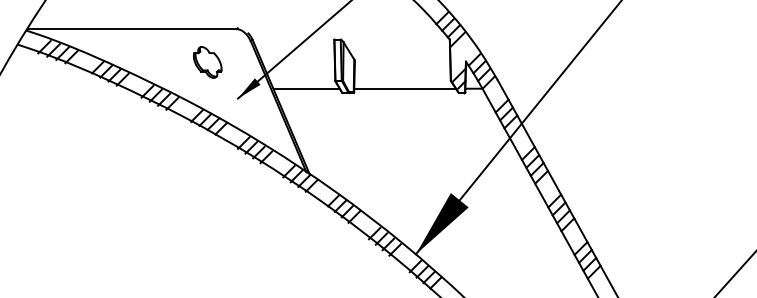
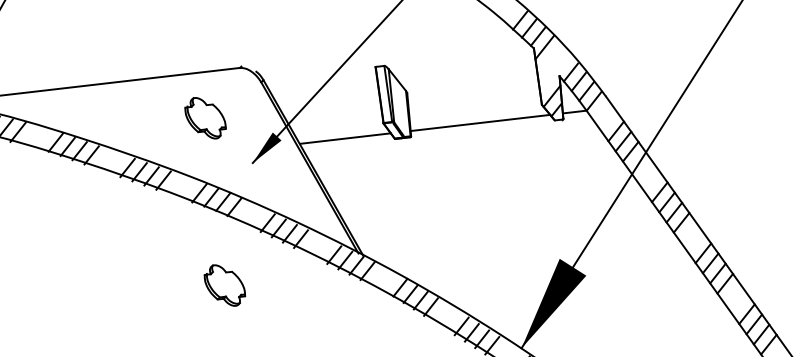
part: (207, 184) -> (224, 285), added

